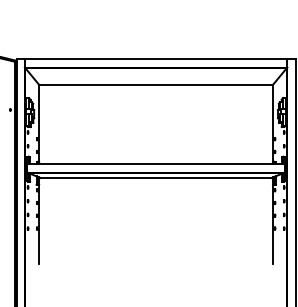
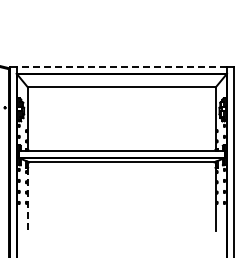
line: (155, 59) -> (121, 67), solid -> dashed
line: (38, 224) -> (27, 199), solid -> dashed

